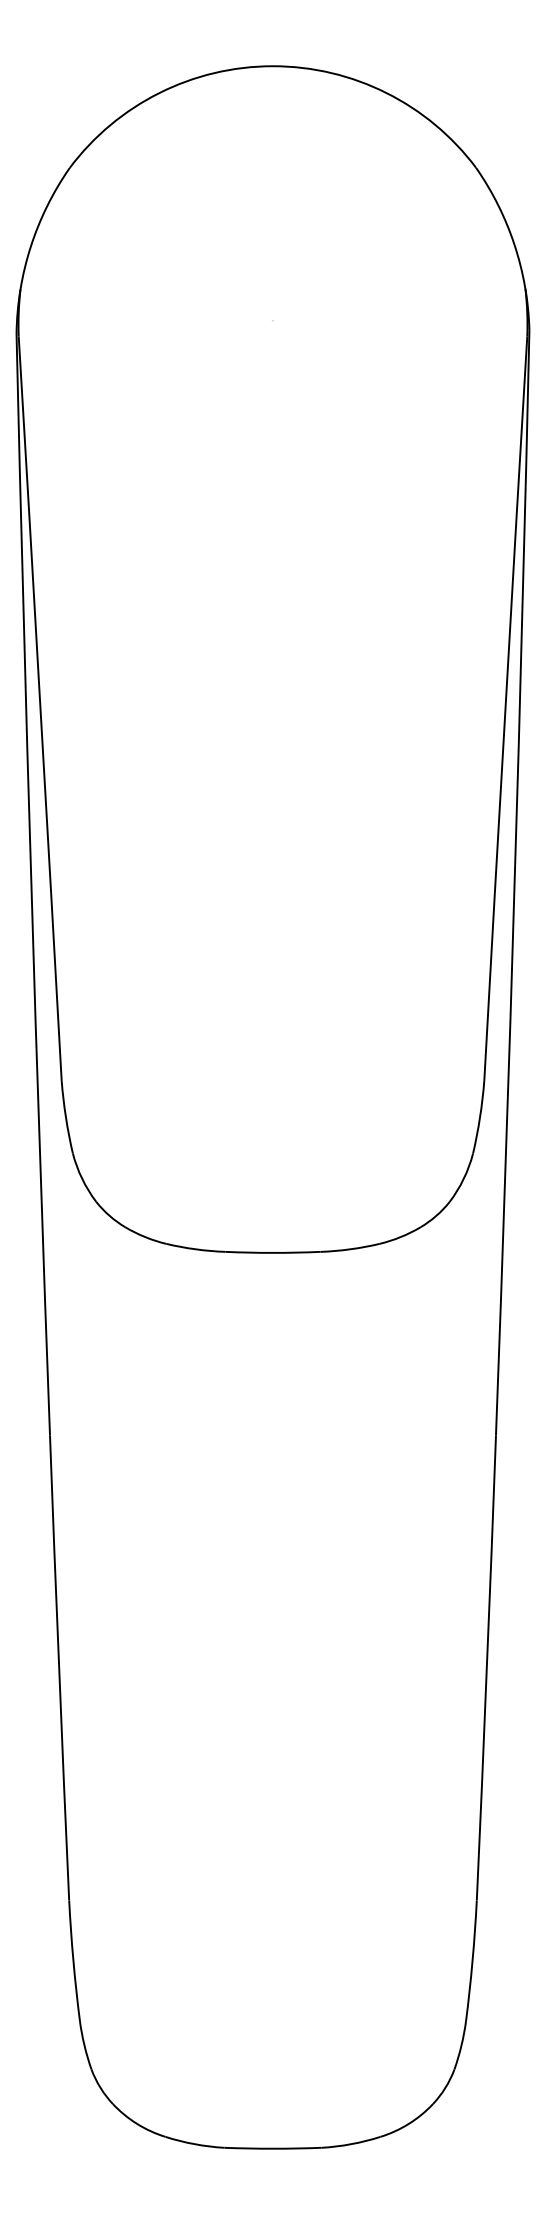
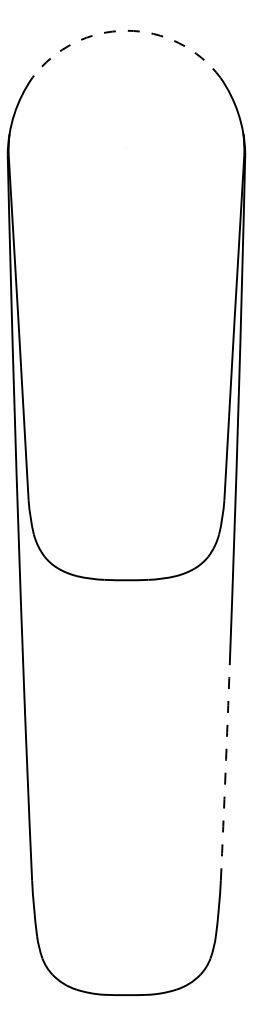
arc: (273, 65) -> (126, 30), solid -> dashed
arc: (486, 1667) -> (225, 772), solid -> dashed

